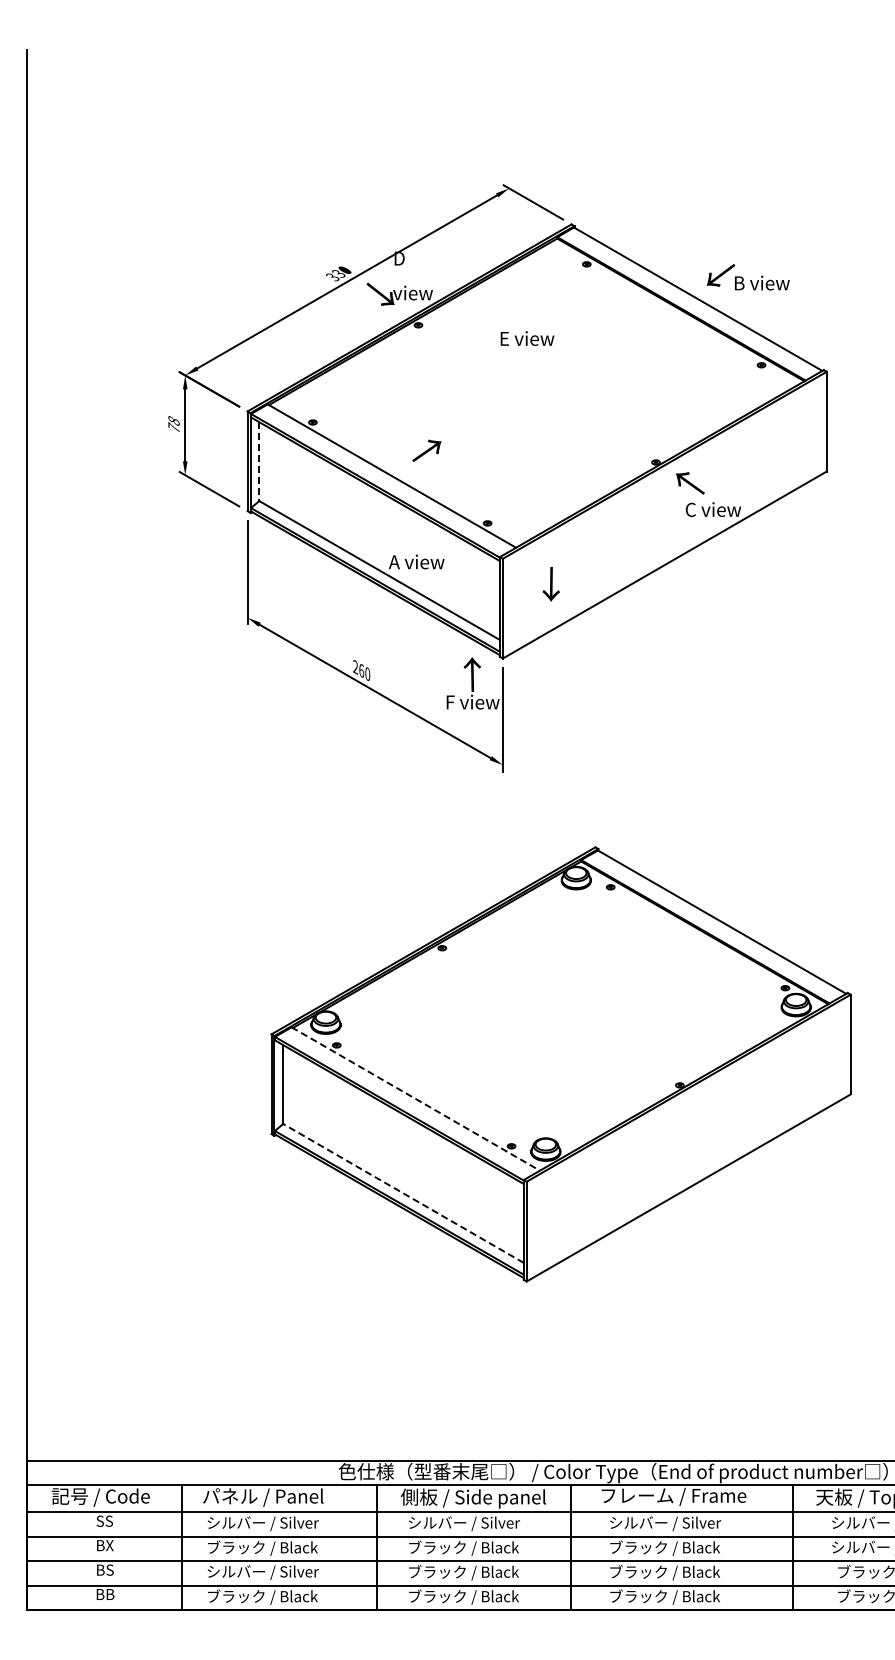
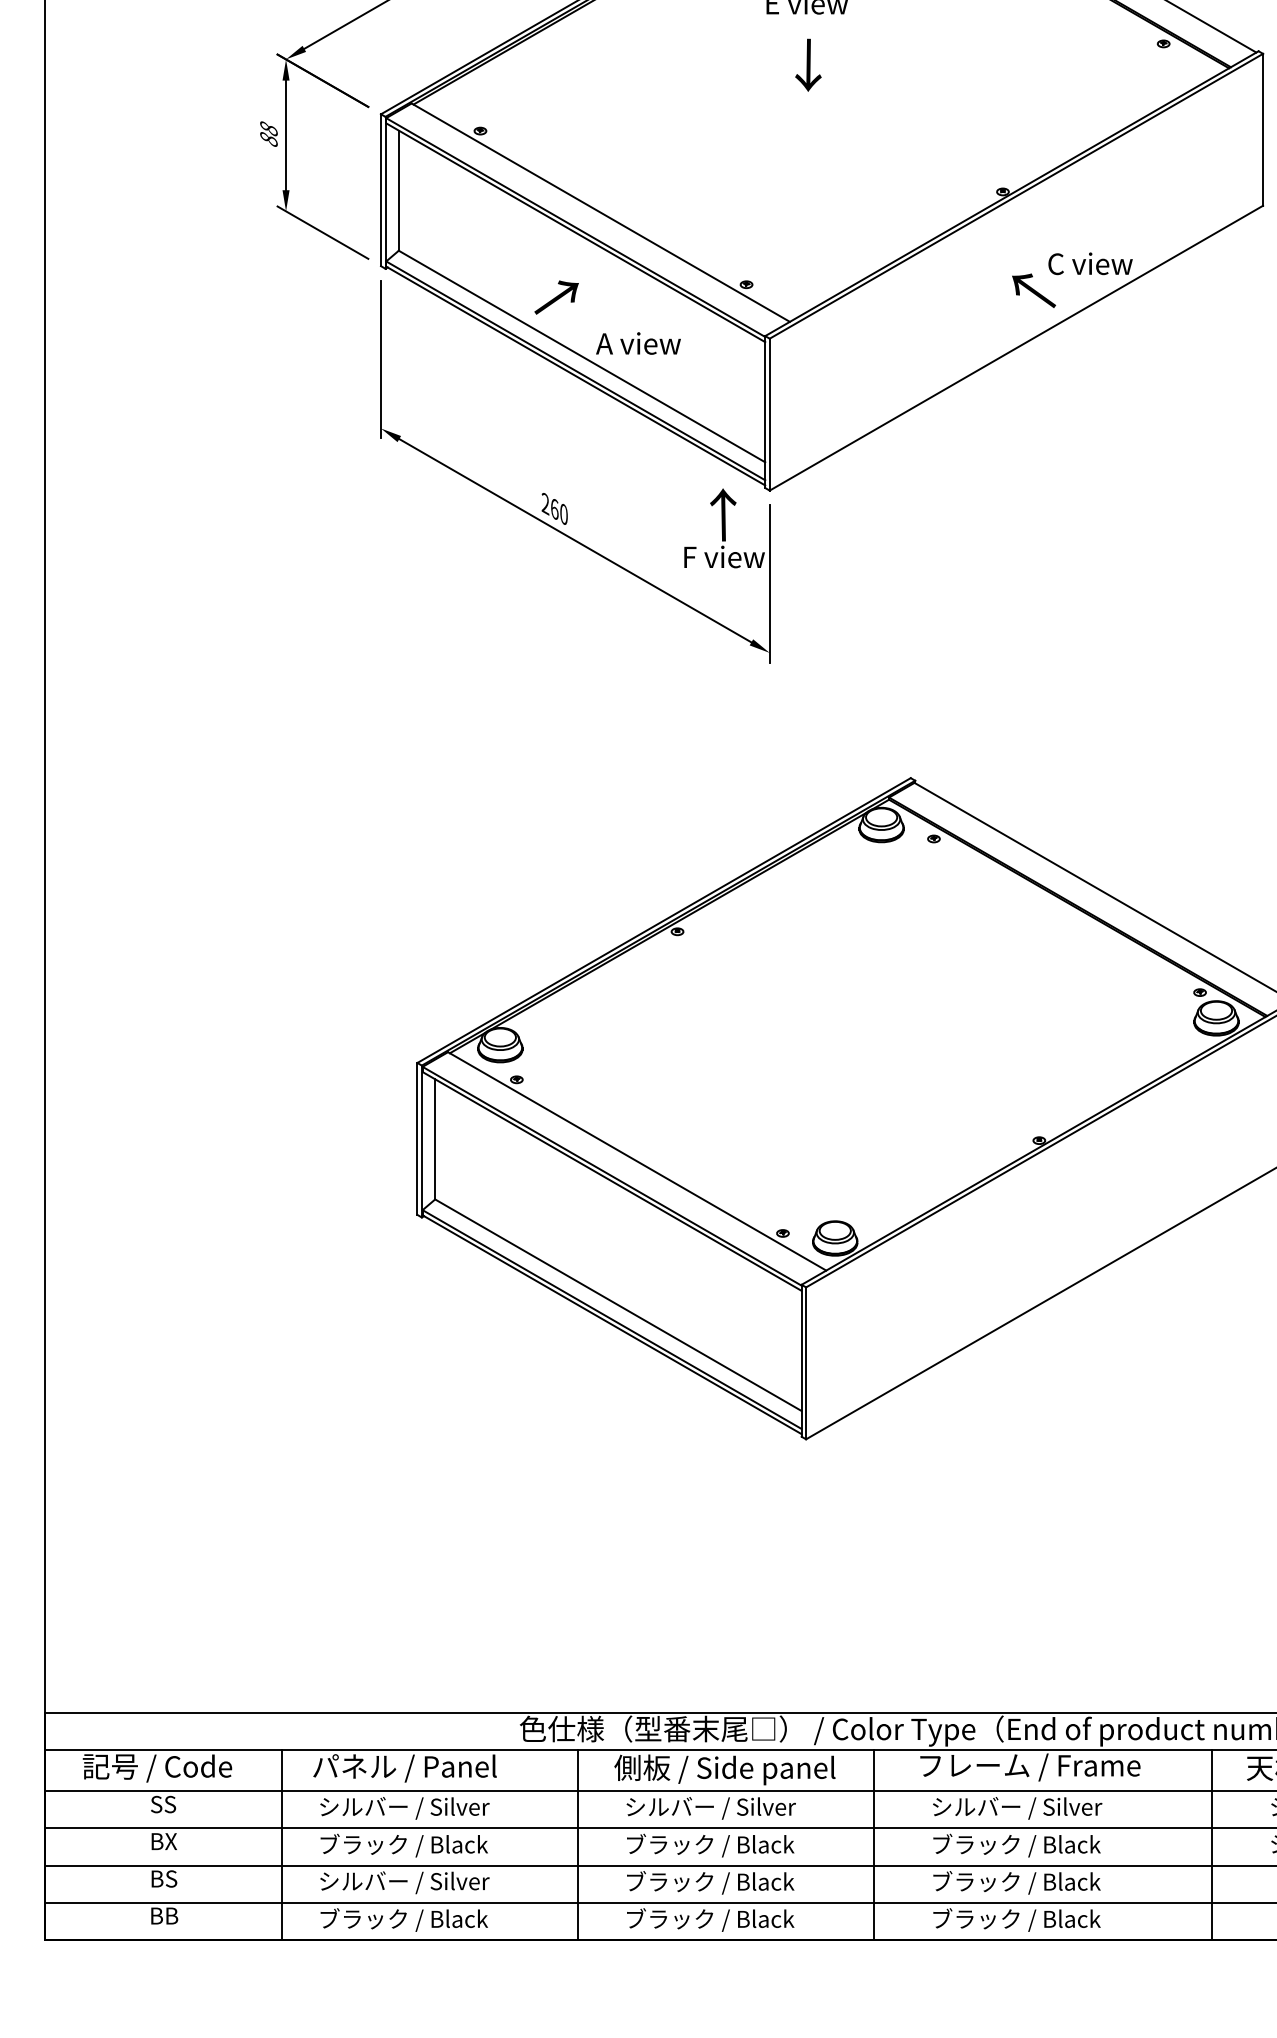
text: (173, 427) -> (268, 138), 78 -> 88
text: (426, 450) -> (555, 297), moved
line: (259, 462) -> (399, 192), dashed -> solid
text: (690, 483) -> (1034, 291), moved
text: (550, 584) -> (807, 65), moved
line: (416, 1099) -> (638, 1162), dashed -> solid
line: (403, 1193) -> (618, 1305), dashed -> solid

